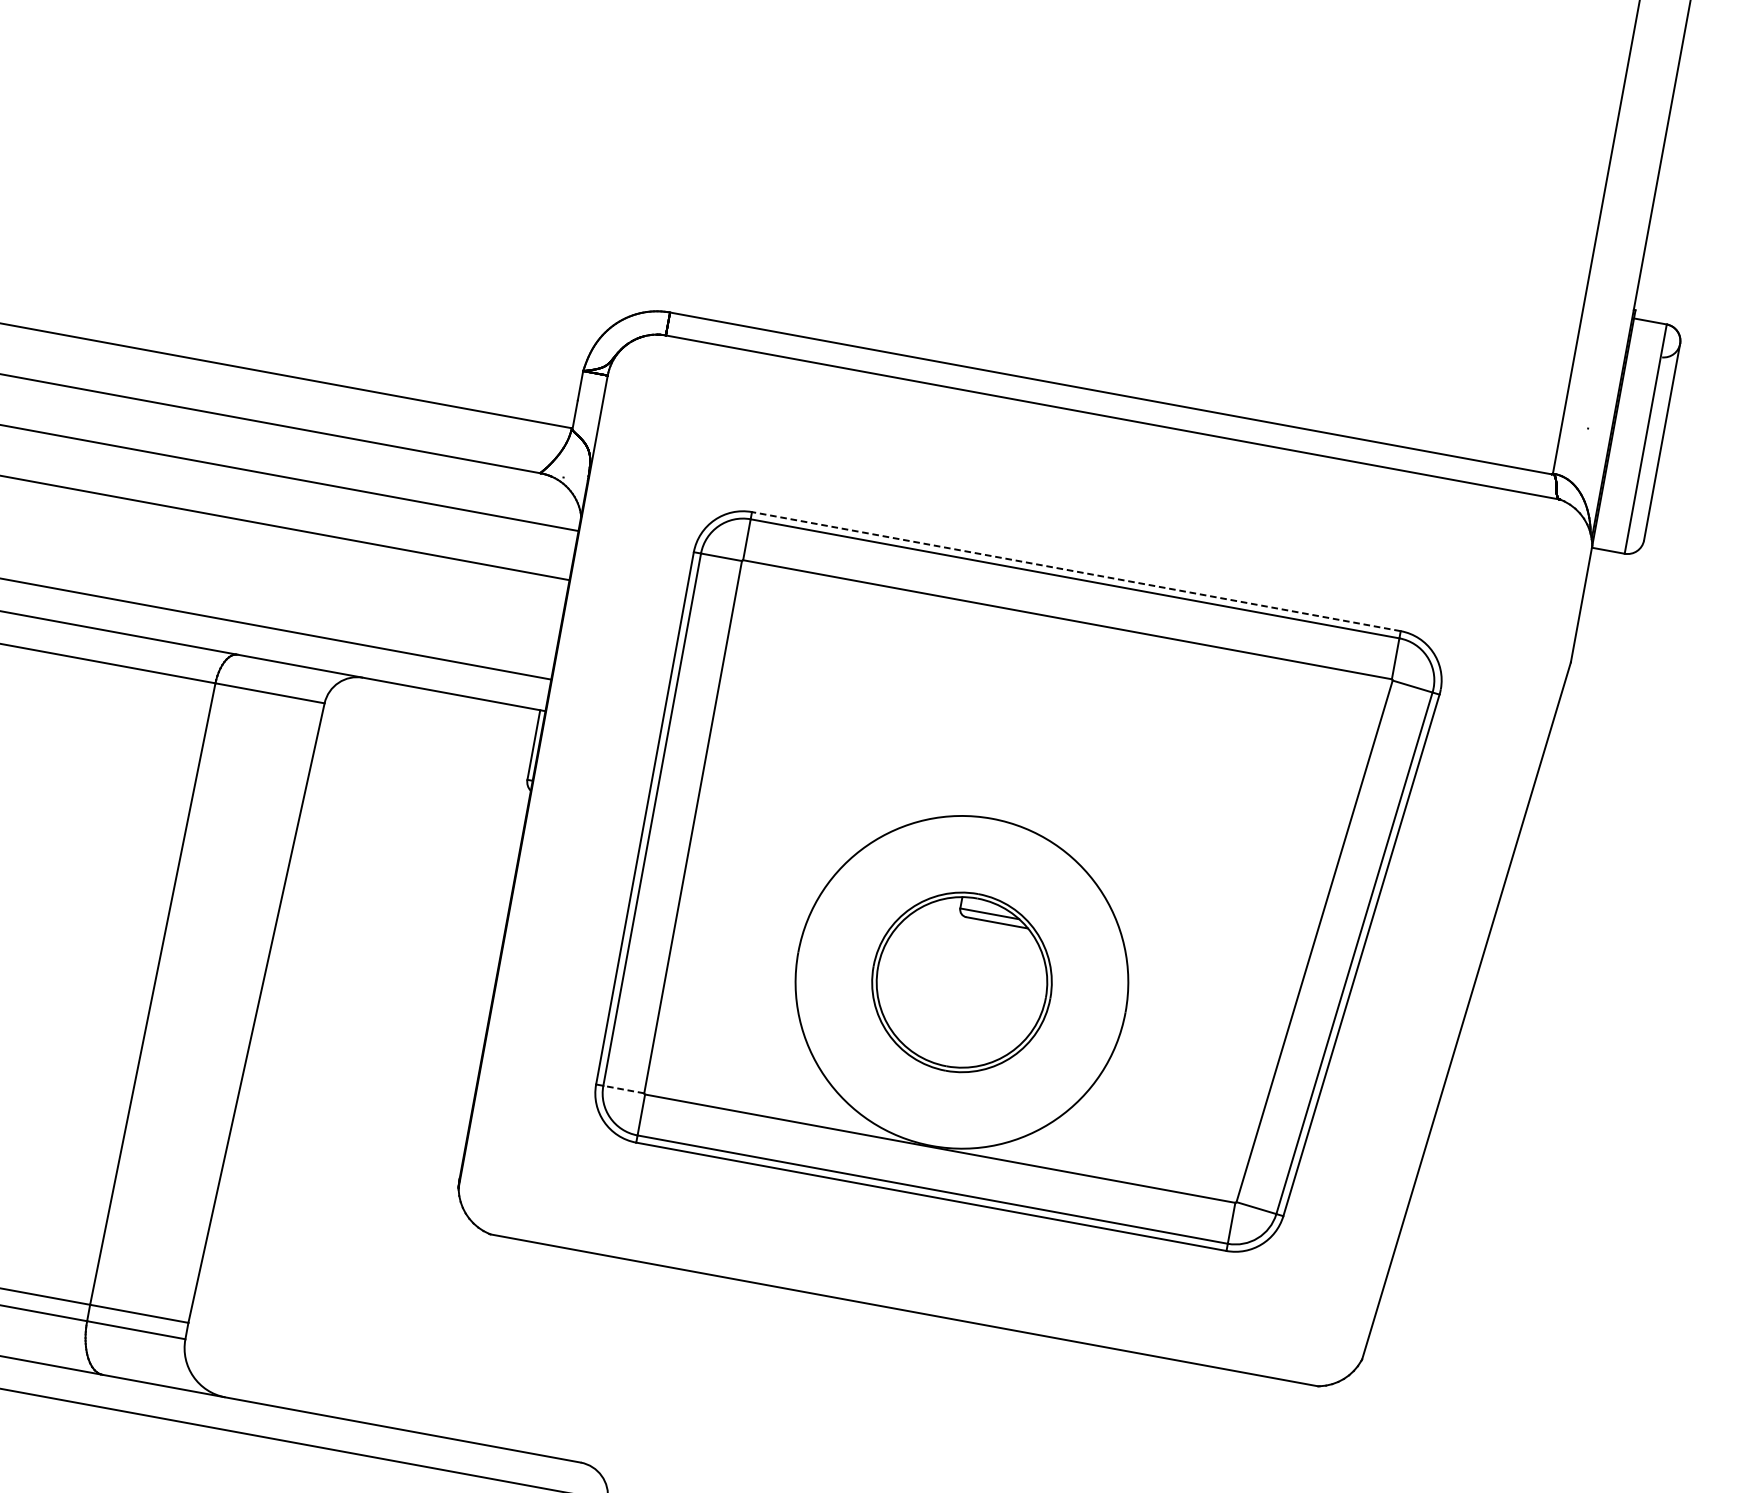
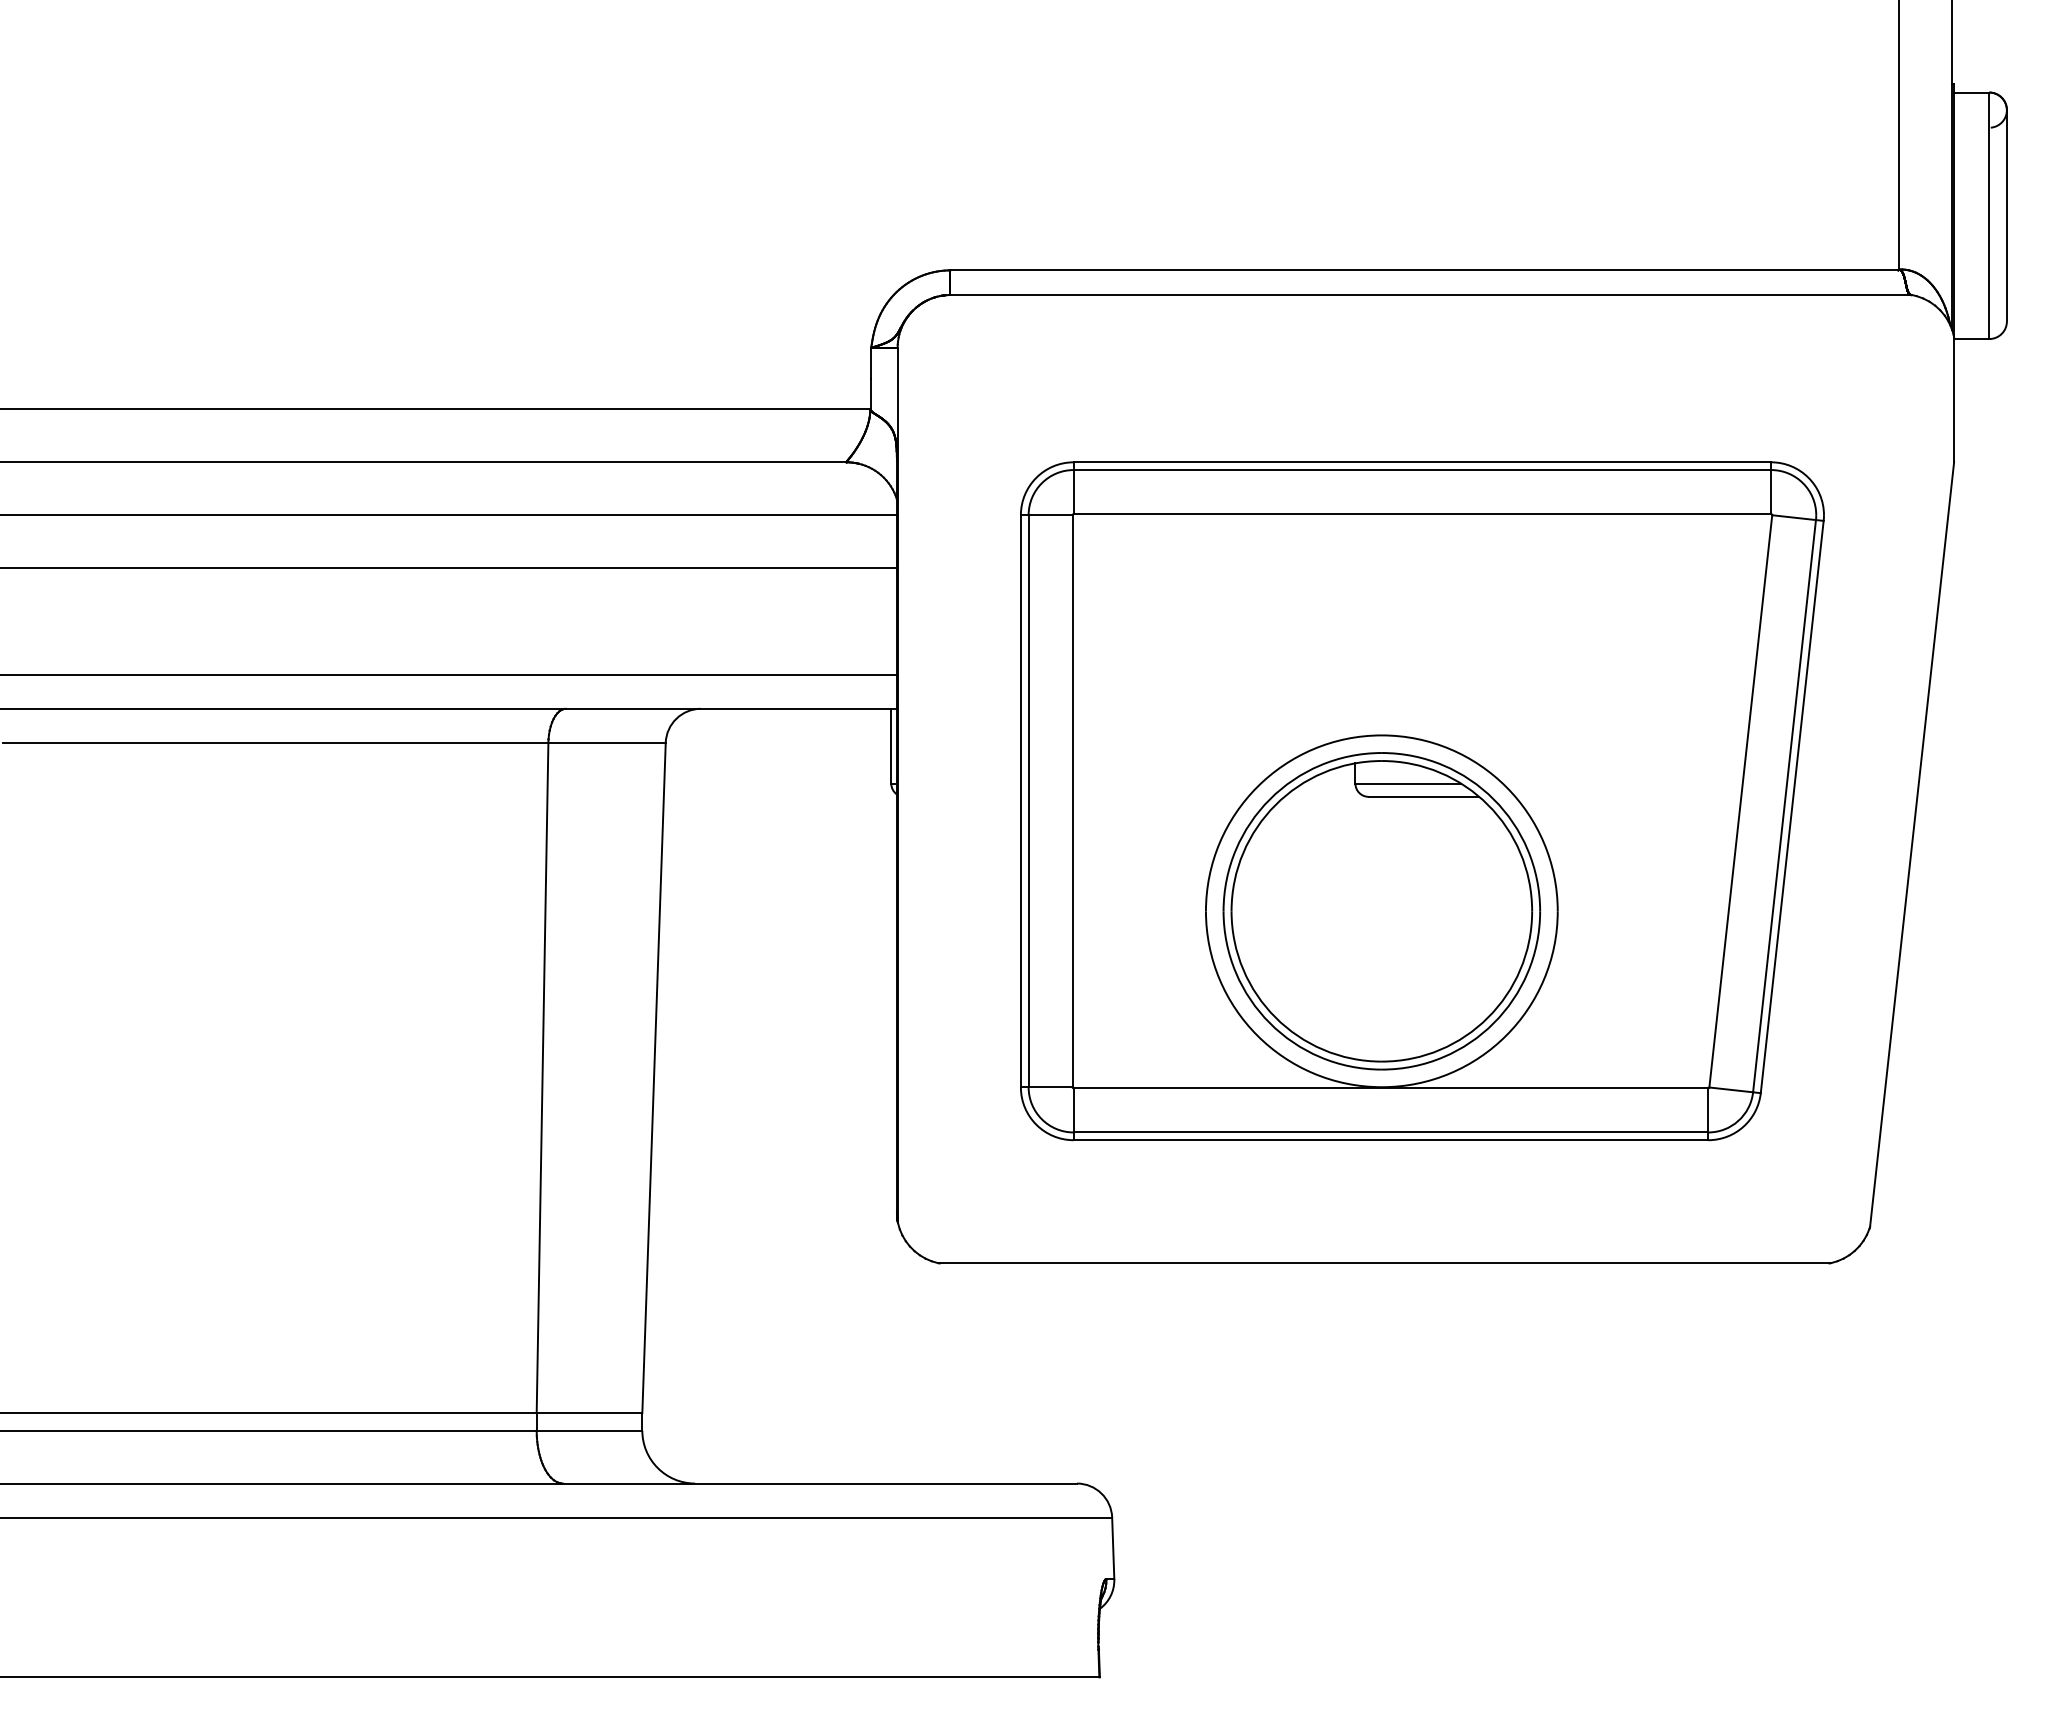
line: (1076, 571) -> (1422, 462), dashed -> solid
part: (961, 982) -> (1381, 911), size x1.67
line: (623, 1089) -> (1050, 1087), dashed -> solid

